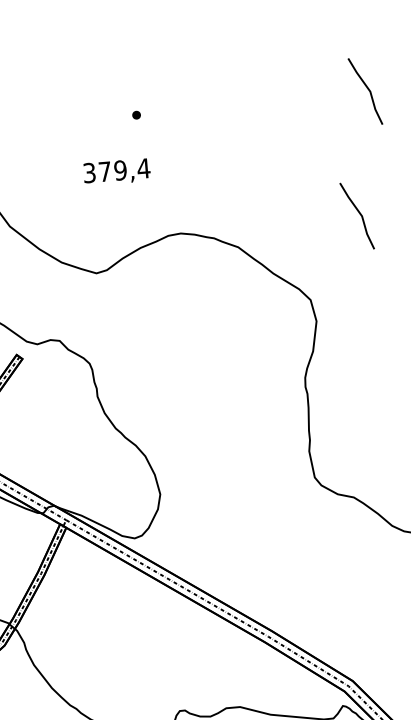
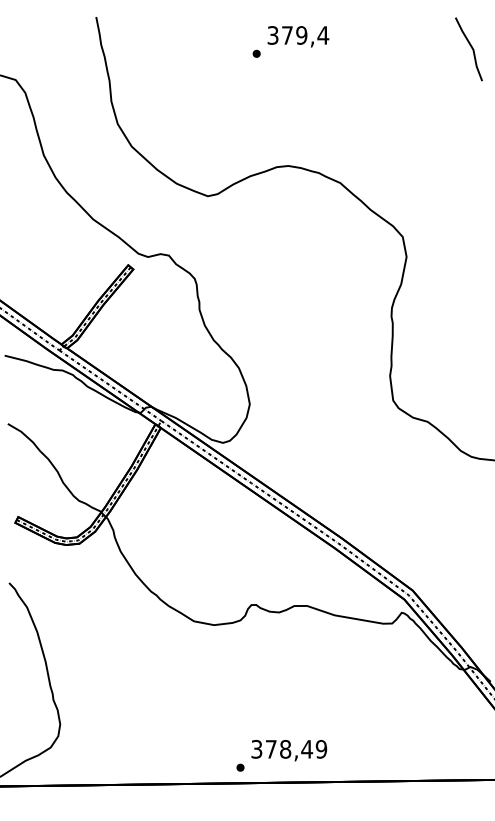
text: (117, 171) -> (298, 36), moved
line: (359, 214) -> (454, 162), removed

